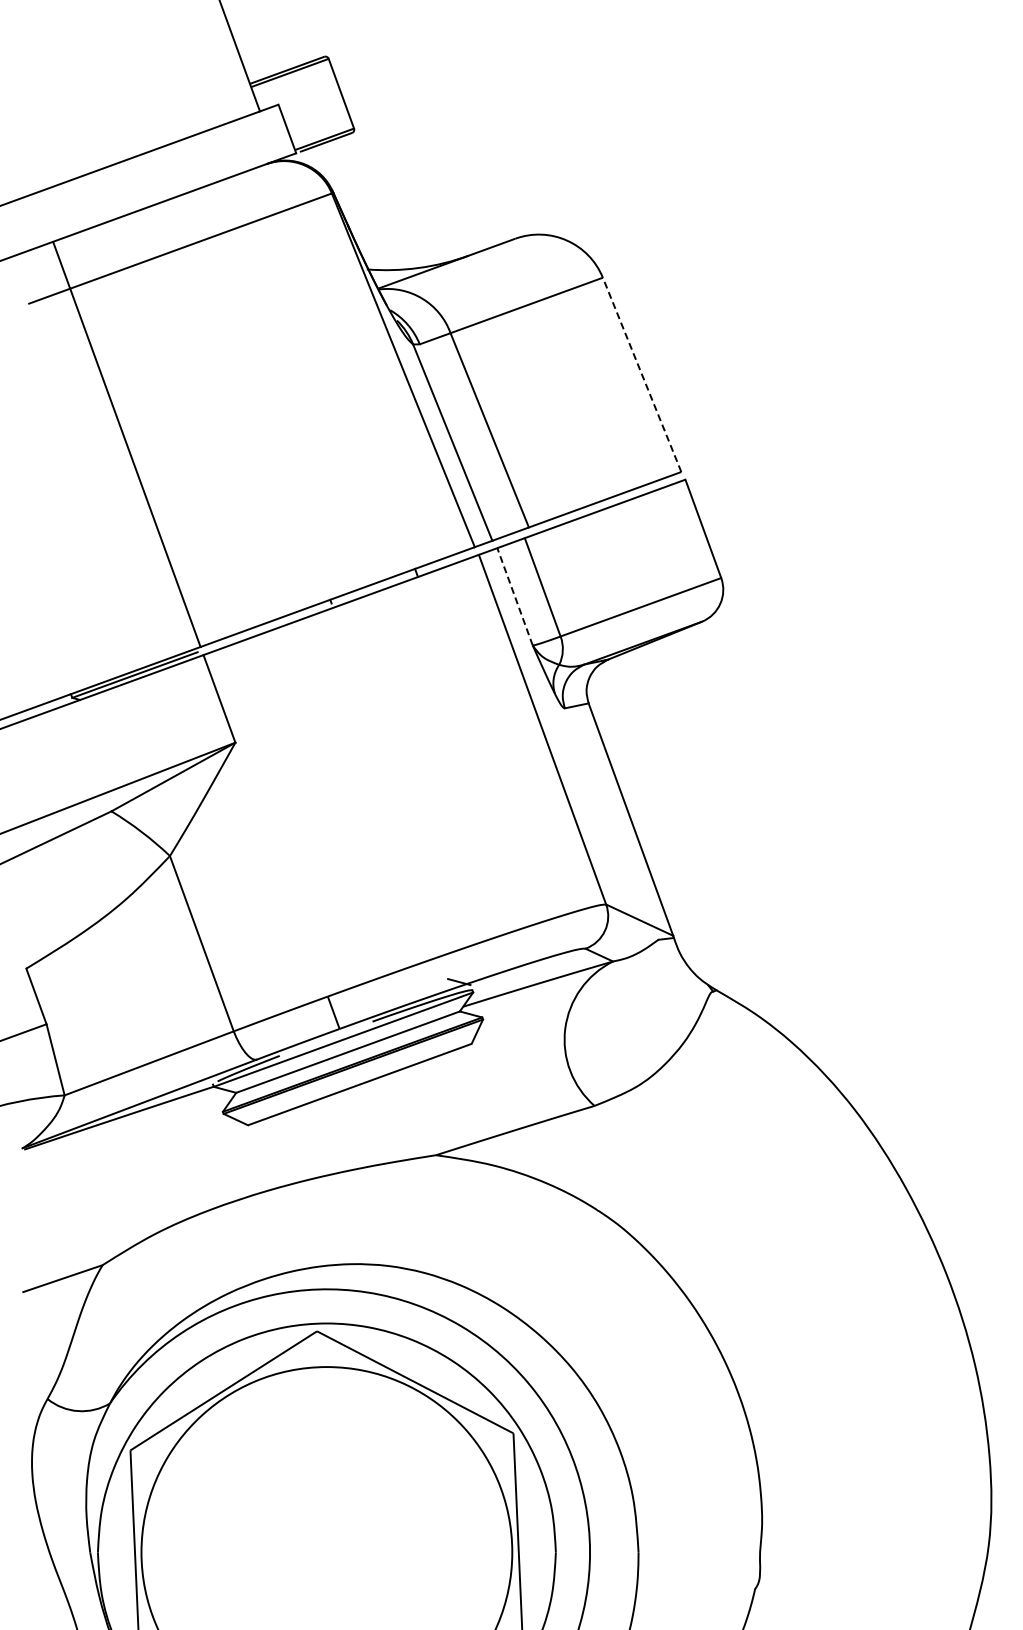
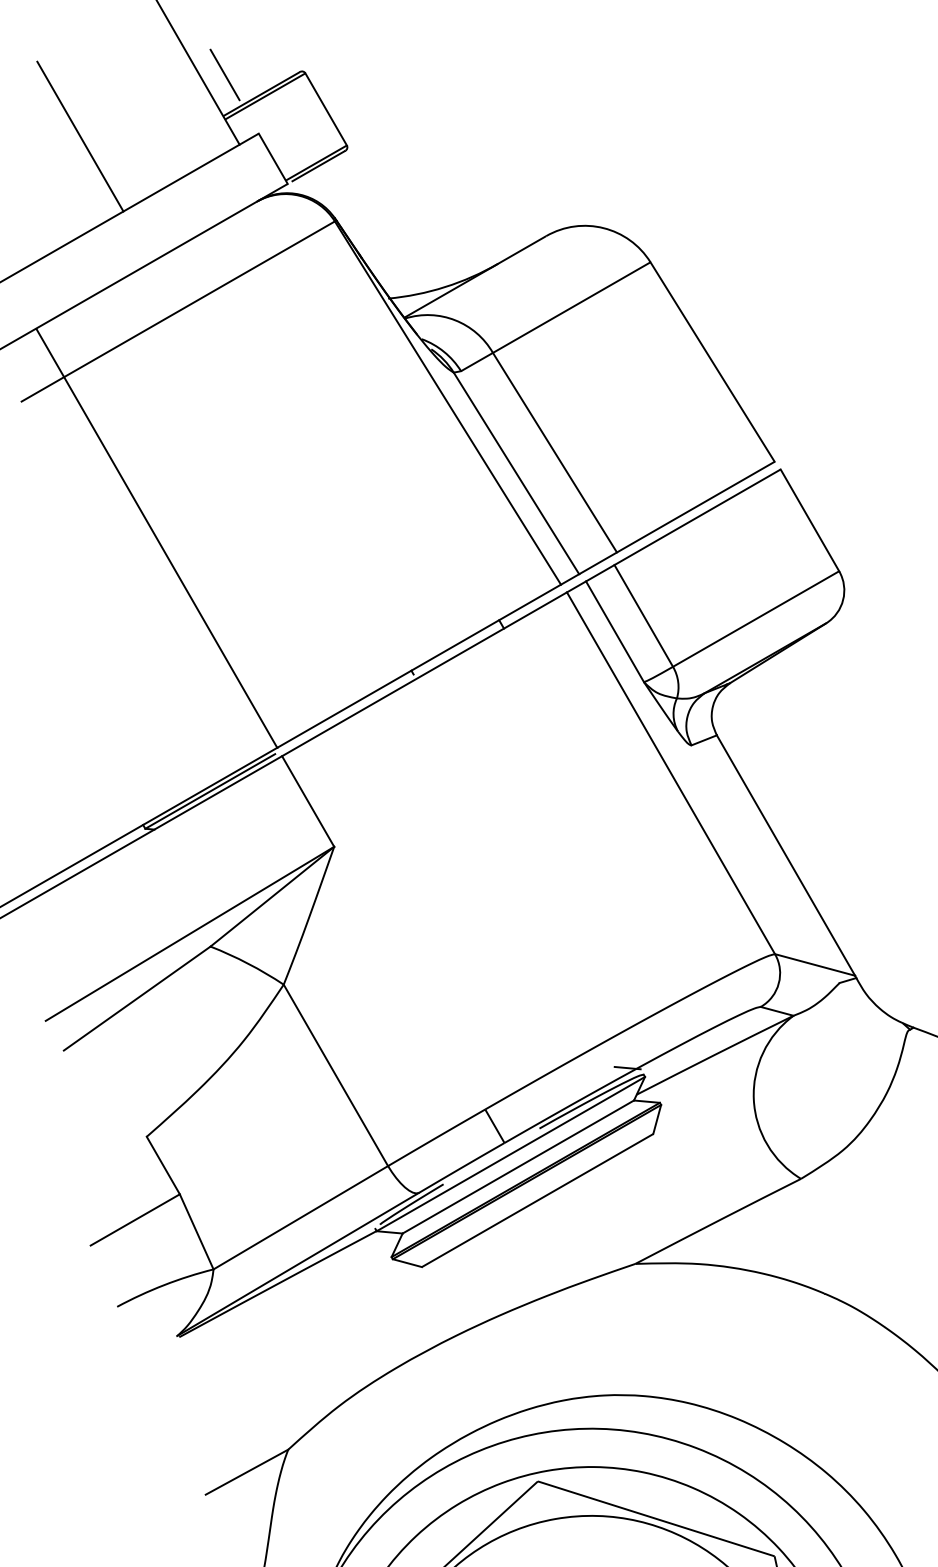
line: (257, 47) -> (224, 74), added
line: (121, 79) -> (80, 136), added
line: (642, 374) -> (712, 361), dashed -> solid
line: (515, 596) -> (615, 631), dashed -> solid

